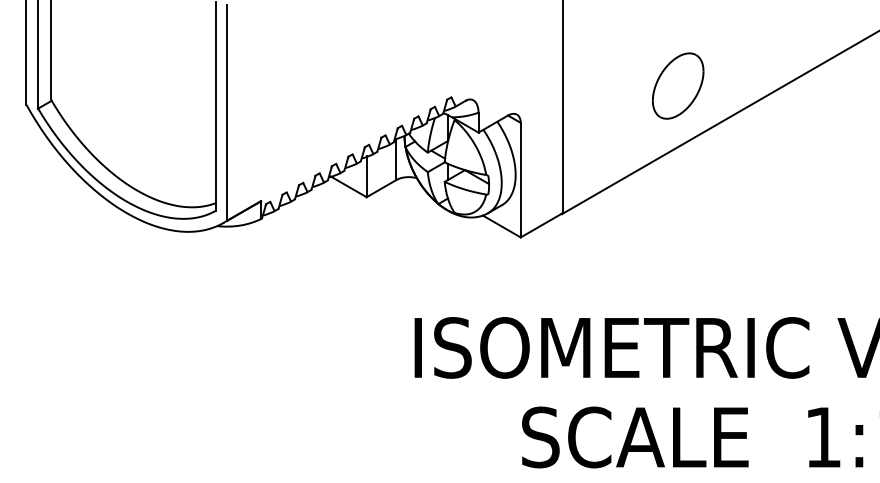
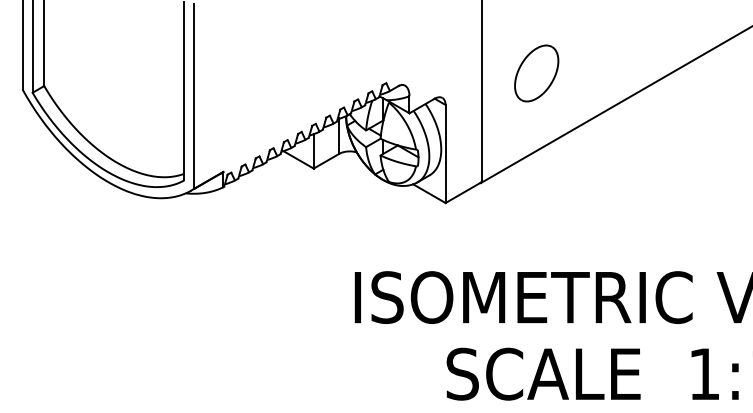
part: (678, 85) -> (536, 72), moved

